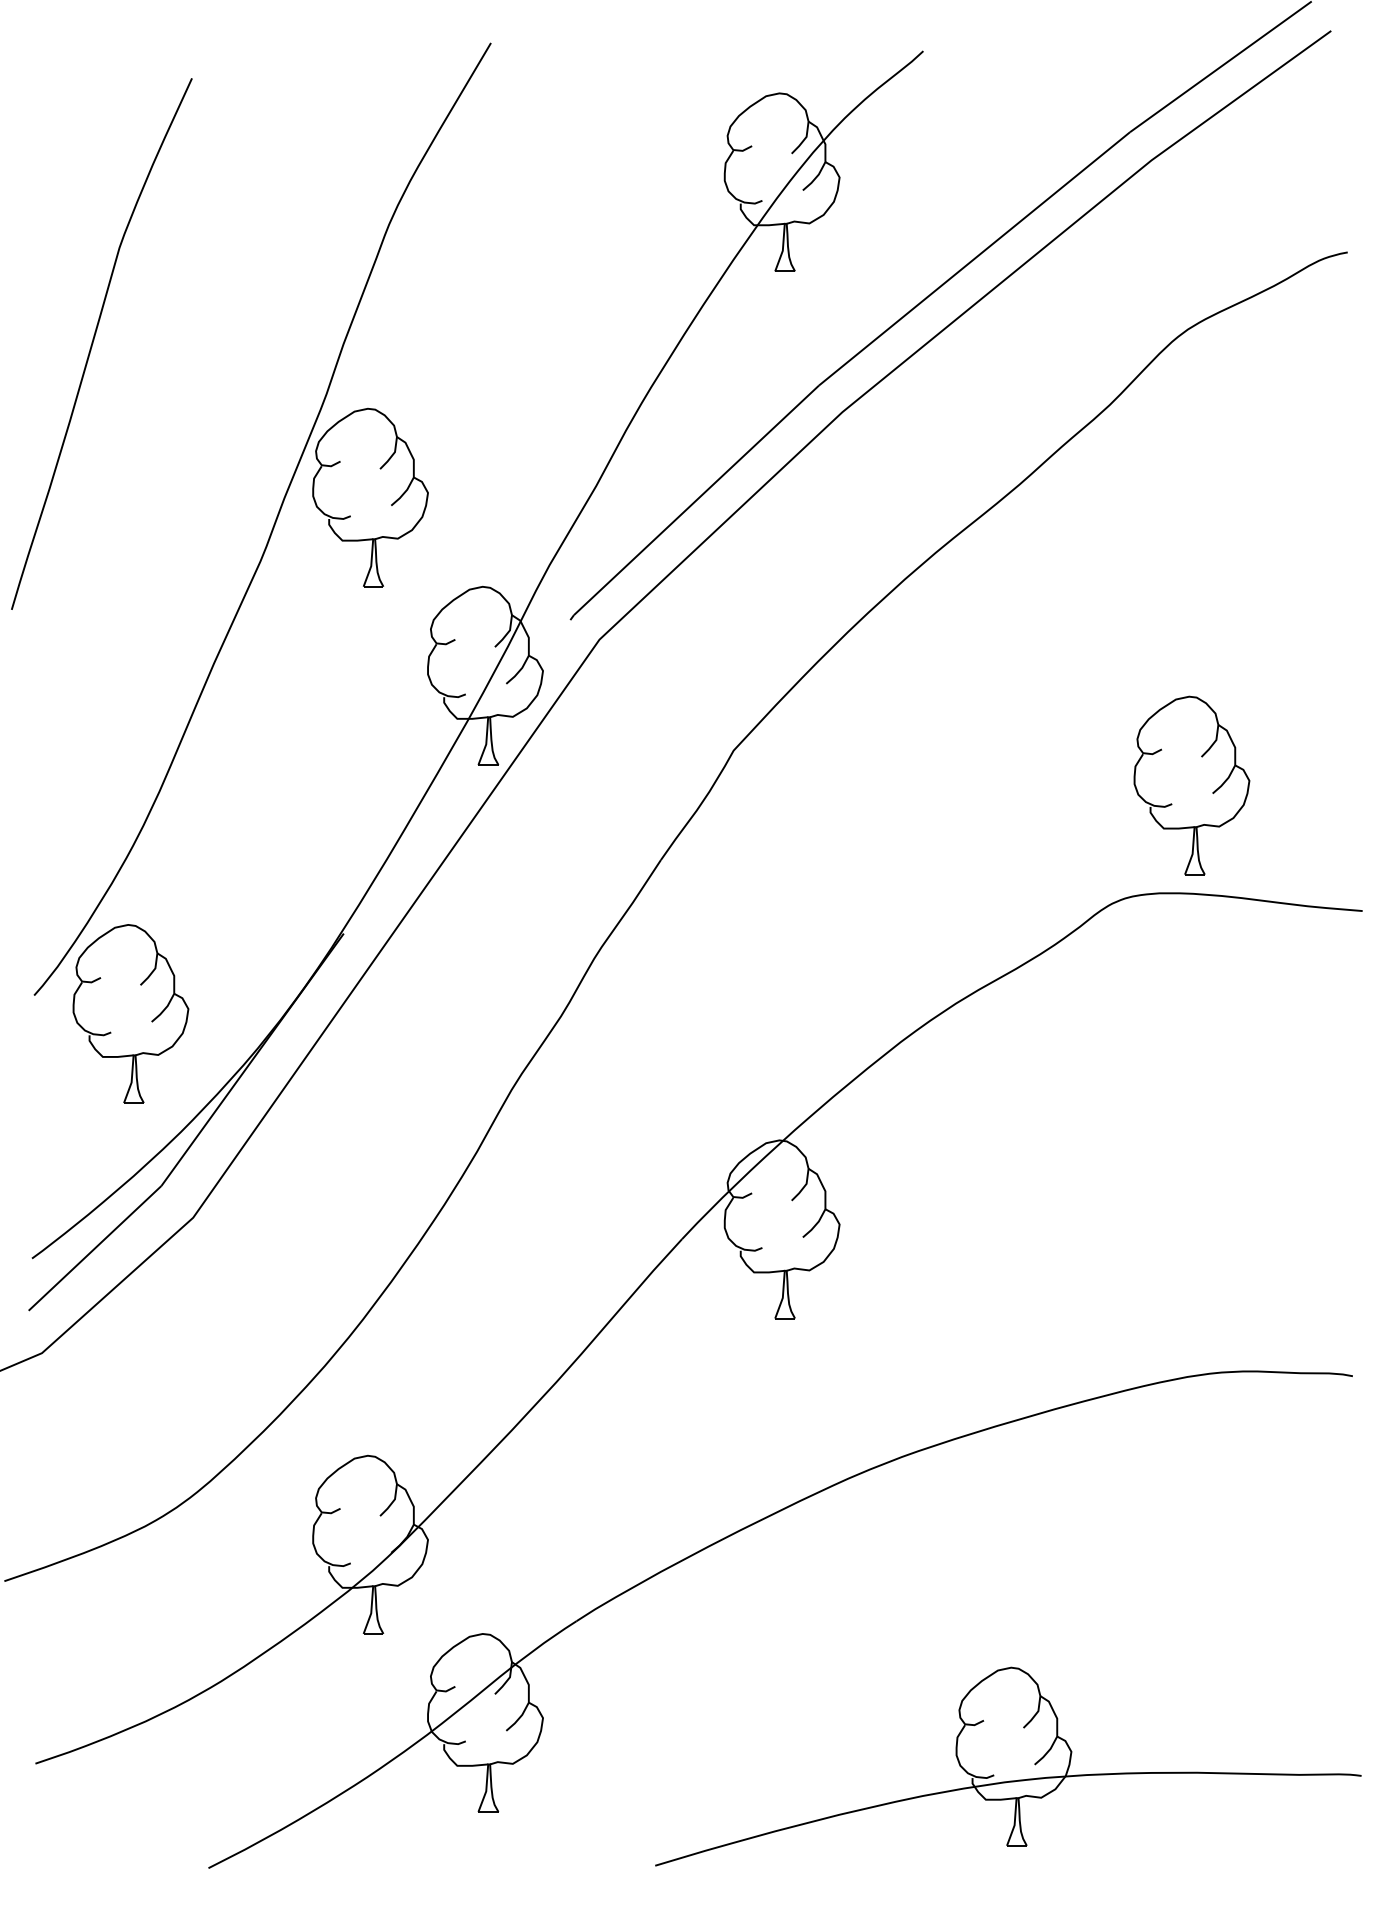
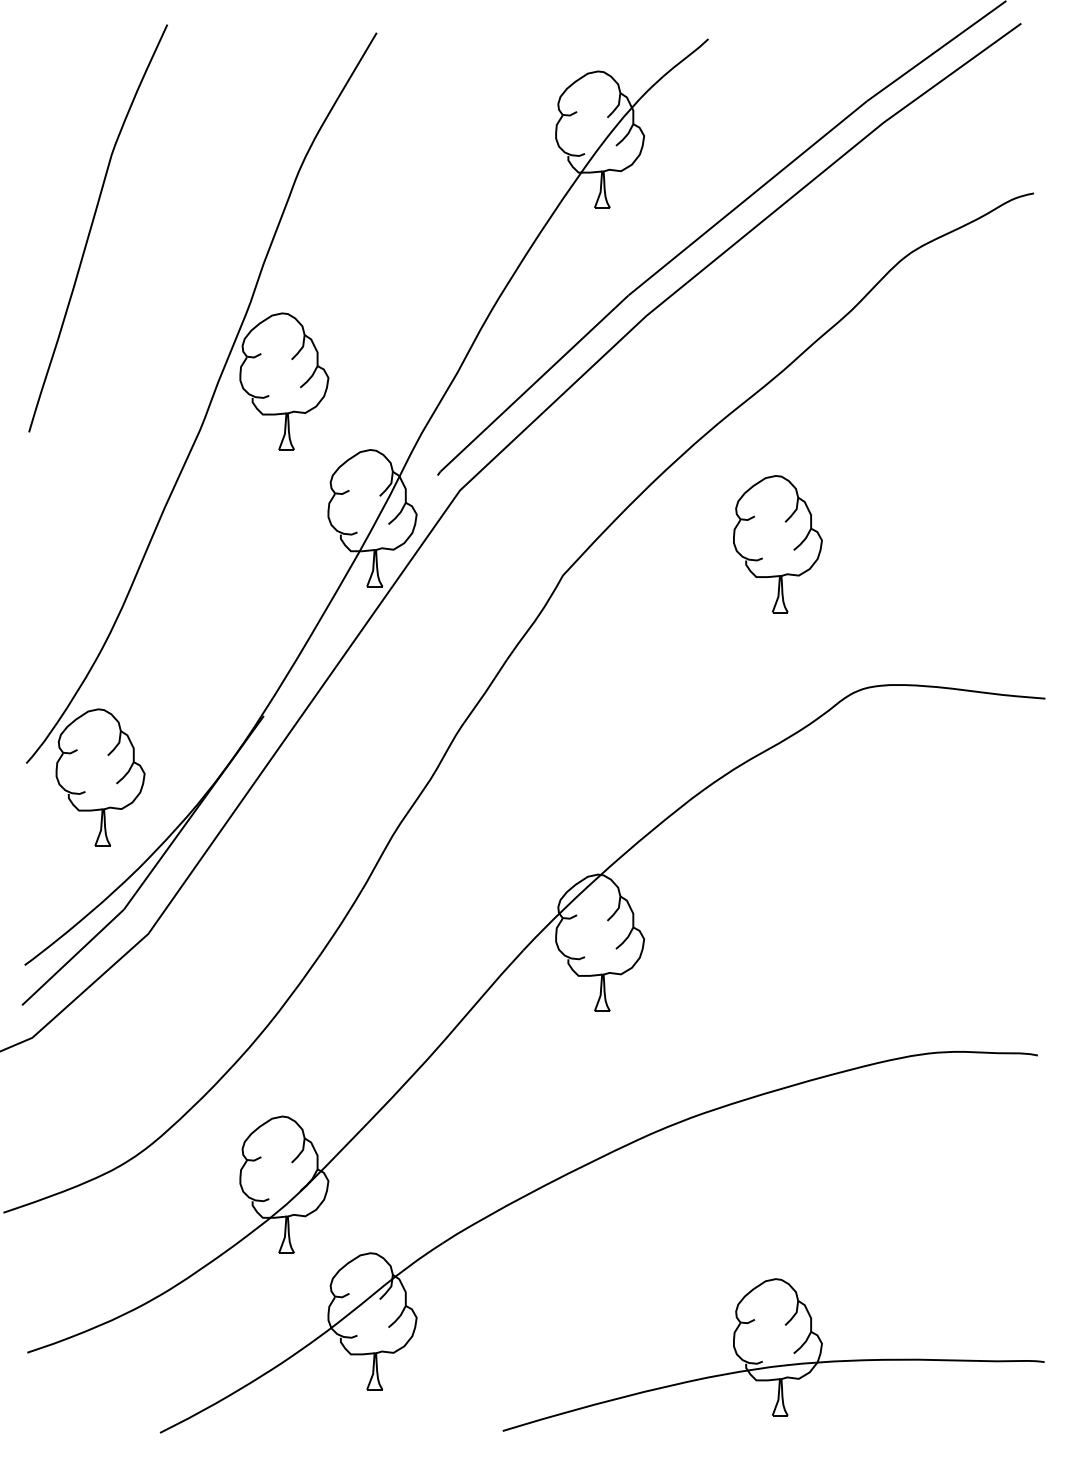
curve: (94, 340) -> (92, 225), moved
part: (1212, 792) -> (793, 549), moved

